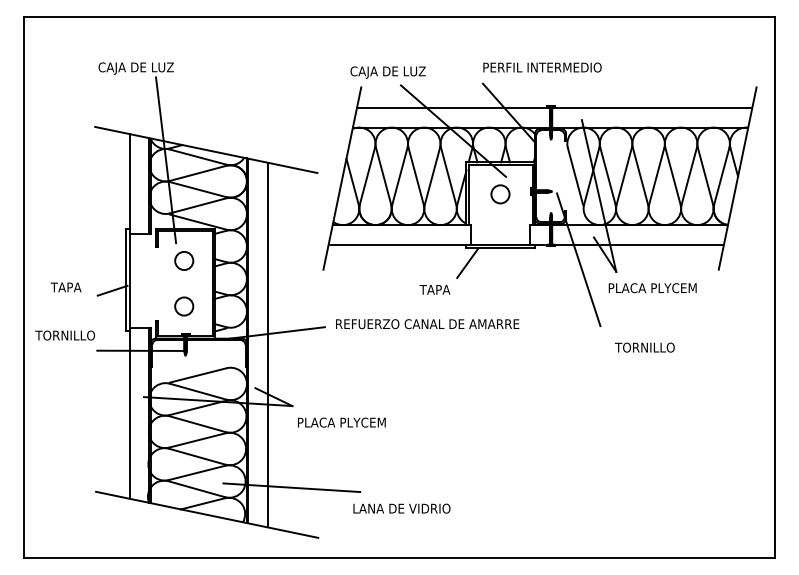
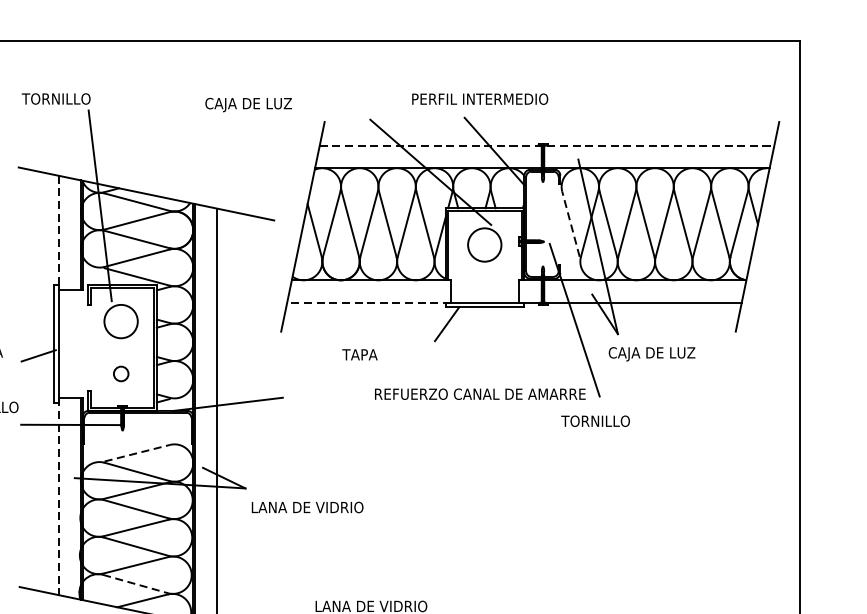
text: (542, 67) -> (480, 99), moved
text: (135, 68) -> (65, 100), CAJA DE LUZ -> TORNILLO
text: (387, 72) -> (247, 104), moved
line: (554, 108) -> (546, 146), solid -> dashed
line: (575, 175) -> (571, 223), solid -> dashed
line: (129, 184) -> (58, 233), solid -> dashed
circle: (500, 194) -> (484, 245), size x1.6
line: (399, 244) -> (368, 302), solid -> dashed
circle: (184, 260) -> (121, 321), size x1.6
text: (434, 289) -> (359, 354), moved
text: (652, 289) -> (659, 354), PLACA PLYCEM -> CAJA DE LUZ
circle: (184, 306) -> (121, 373), size x0.7
text: (427, 324) -> (480, 394), moved
text: (644, 347) -> (595, 421), moved
line: (198, 375) -> (137, 453), solid -> dashed
line: (129, 413) -> (58, 496), solid -> dashed
text: (346, 422) -> (307, 507), PLACA PLYCEM -> LANA DE VIDRIO
line: (291, 487) -> (244, 582), removed
line: (197, 489) -> (136, 584), solid -> dashed

